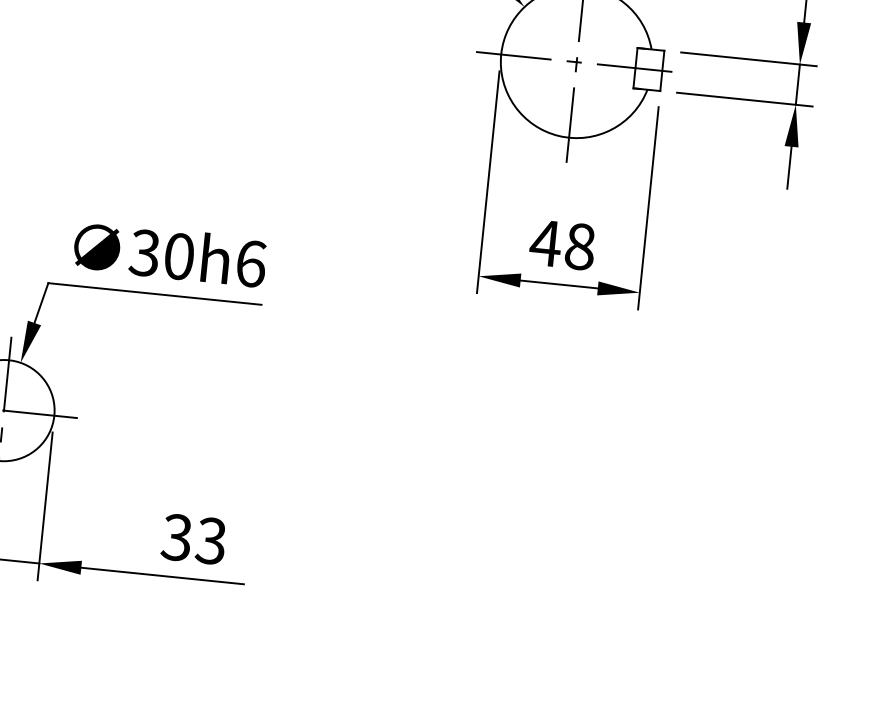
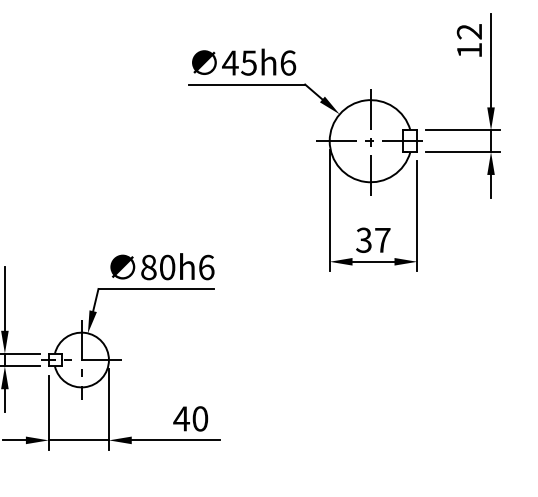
text: (561, 243) -> (372, 239), 48 -> 37
text: (144, 252) -> (148, 267), 30h6 -> 80h6
text: (193, 538) -> (190, 418), 33 -> 40

